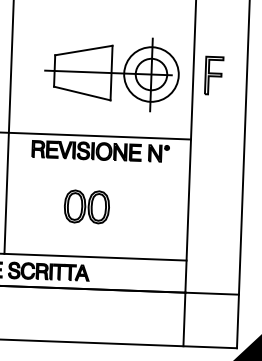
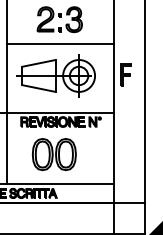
line: (104, 17) -> (60, 43), added
part: (111, 72) -> (55, 75), moved
part: (85, 206) -> (53, 154), size x1.67

